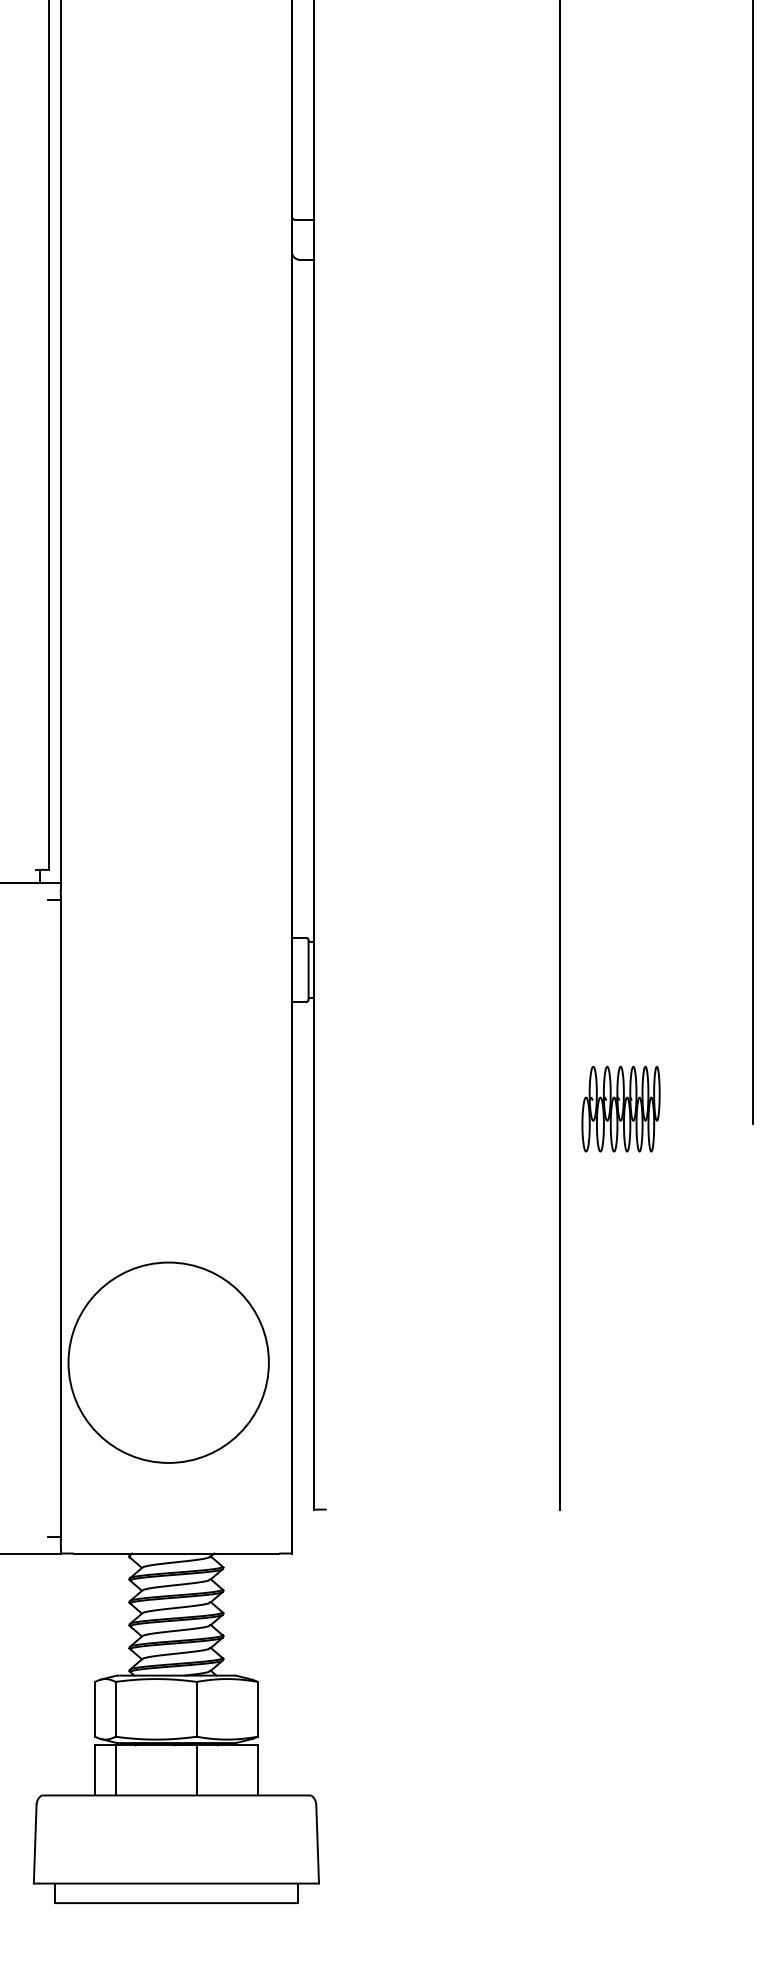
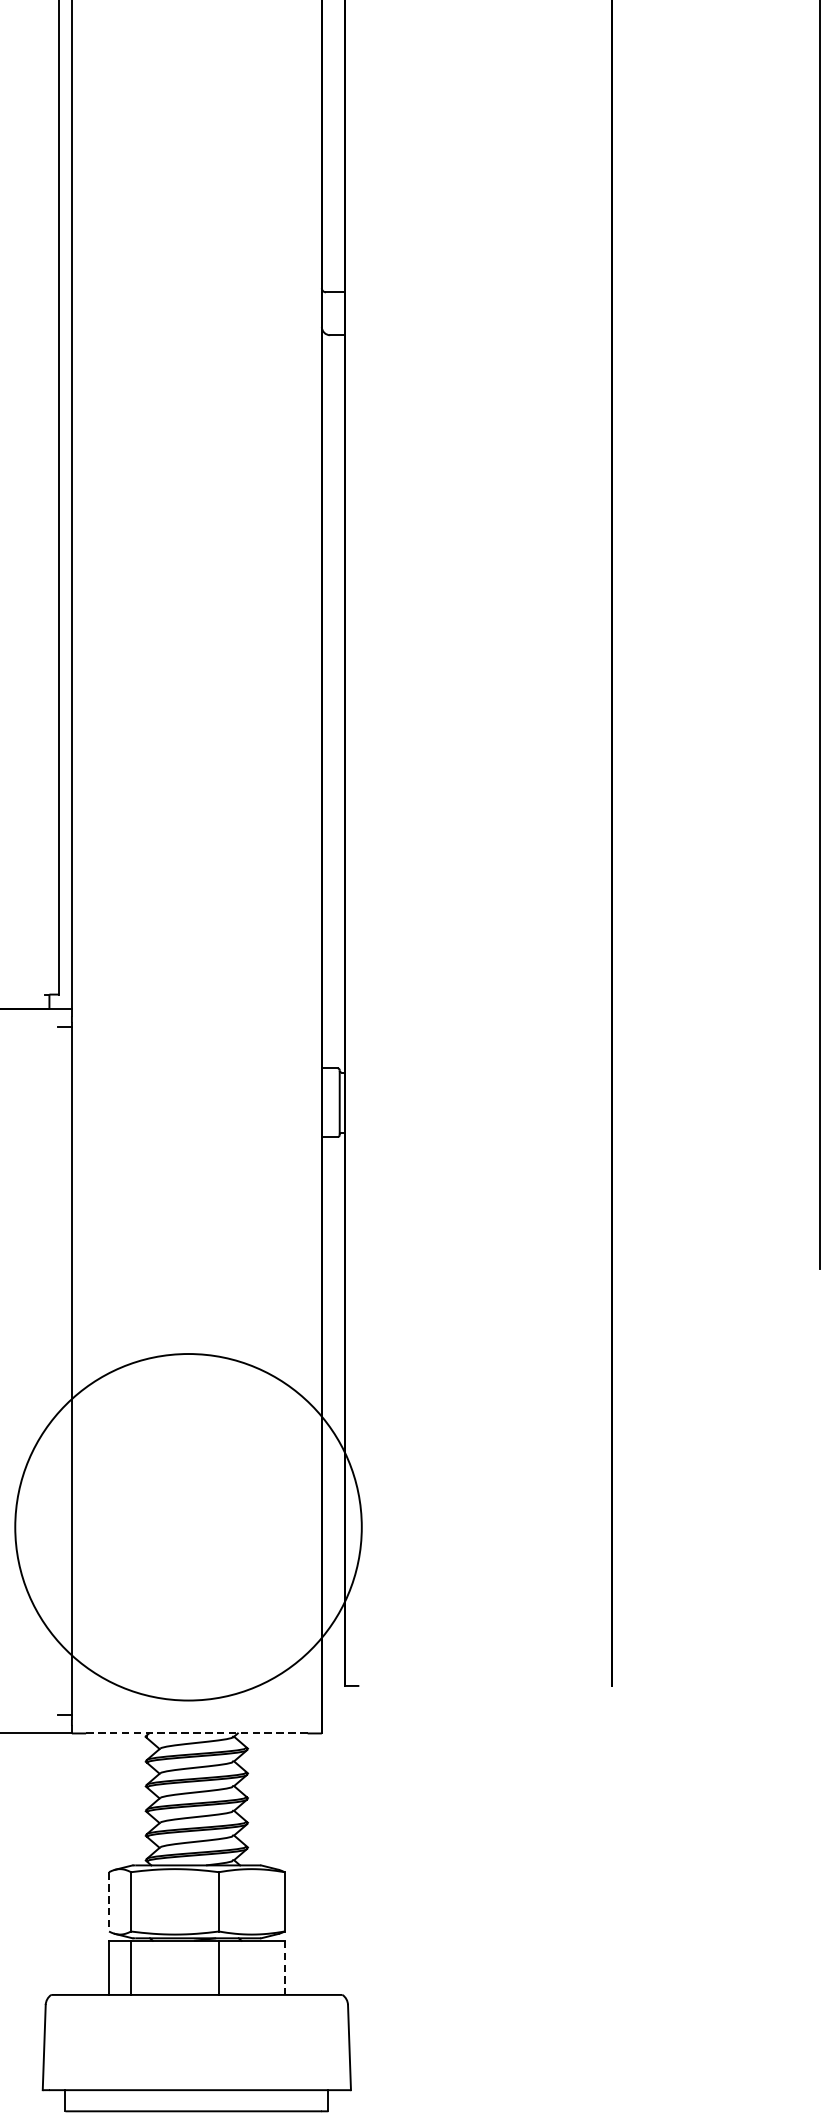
part: (620, 1108) -> (676, 1252), removed
circle: (168, 1362) -> (188, 1527), size x1.6
line: (176, 1553) -> (196, 1733), solid -> dashed
line: (95, 1709) -> (109, 1902), solid -> dashed
line: (257, 1770) -> (284, 1967), solid -> dashed

